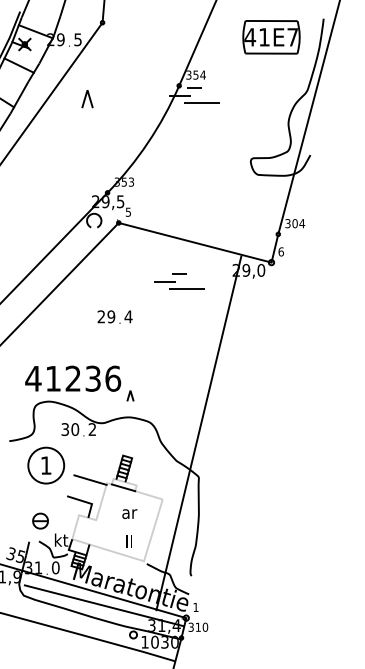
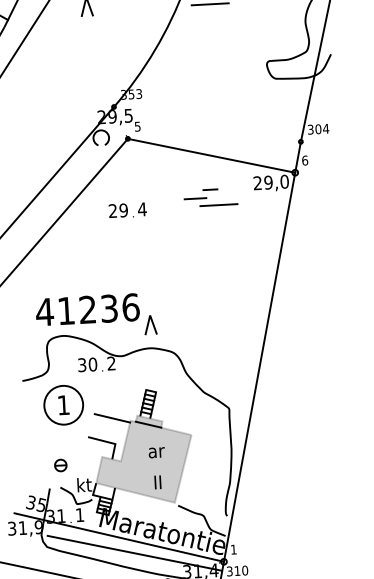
part: (179, 281) -> (210, 197), moved
text: (114, 316) -> (127, 209), moved
part: (130, 395) -> (150, 324), size x1.67
line: (198, 433) -> (259, 367), moved
fill: (117, 519) -> (143, 459), added
part: (40, 520) -> (60, 464), size x0.71
text: (55, 567) -> (79, 514), 0 -> 1

